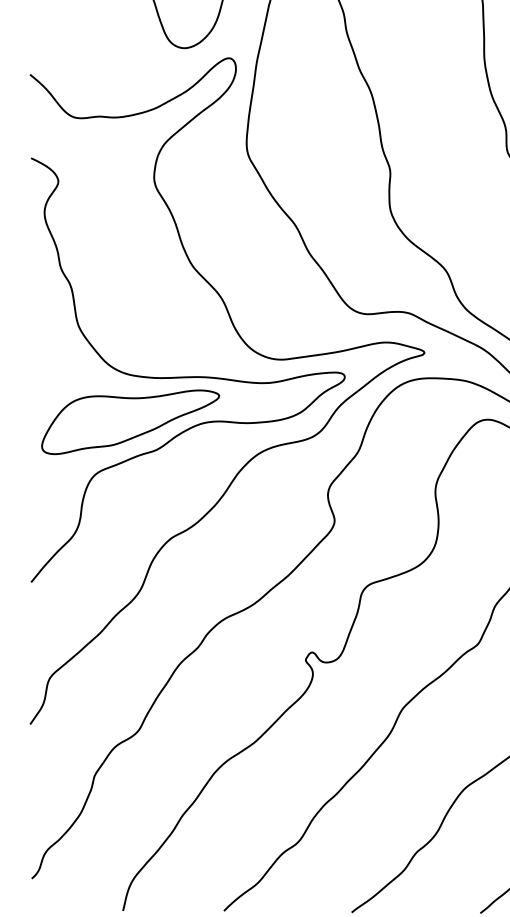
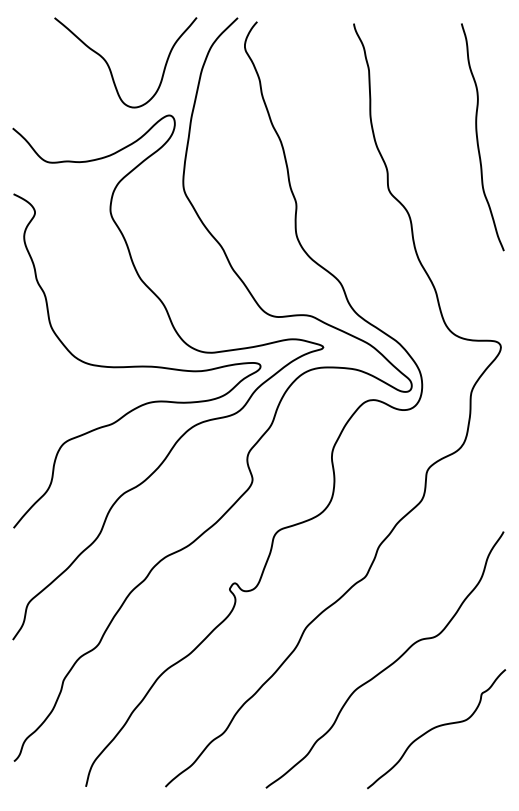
part: (130, 422) -> (91, 402), removed

